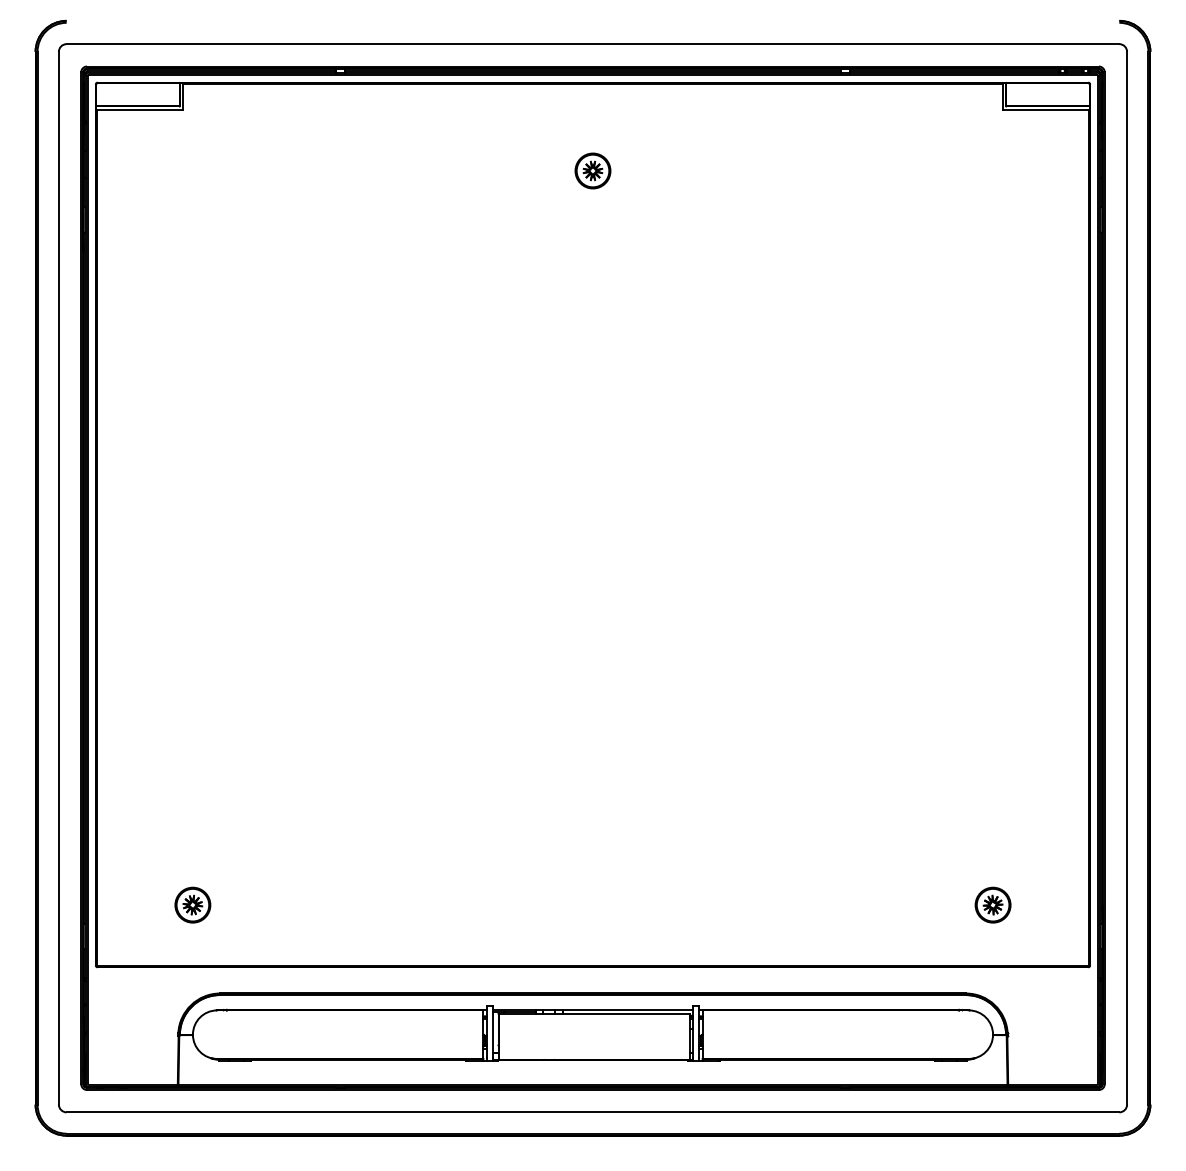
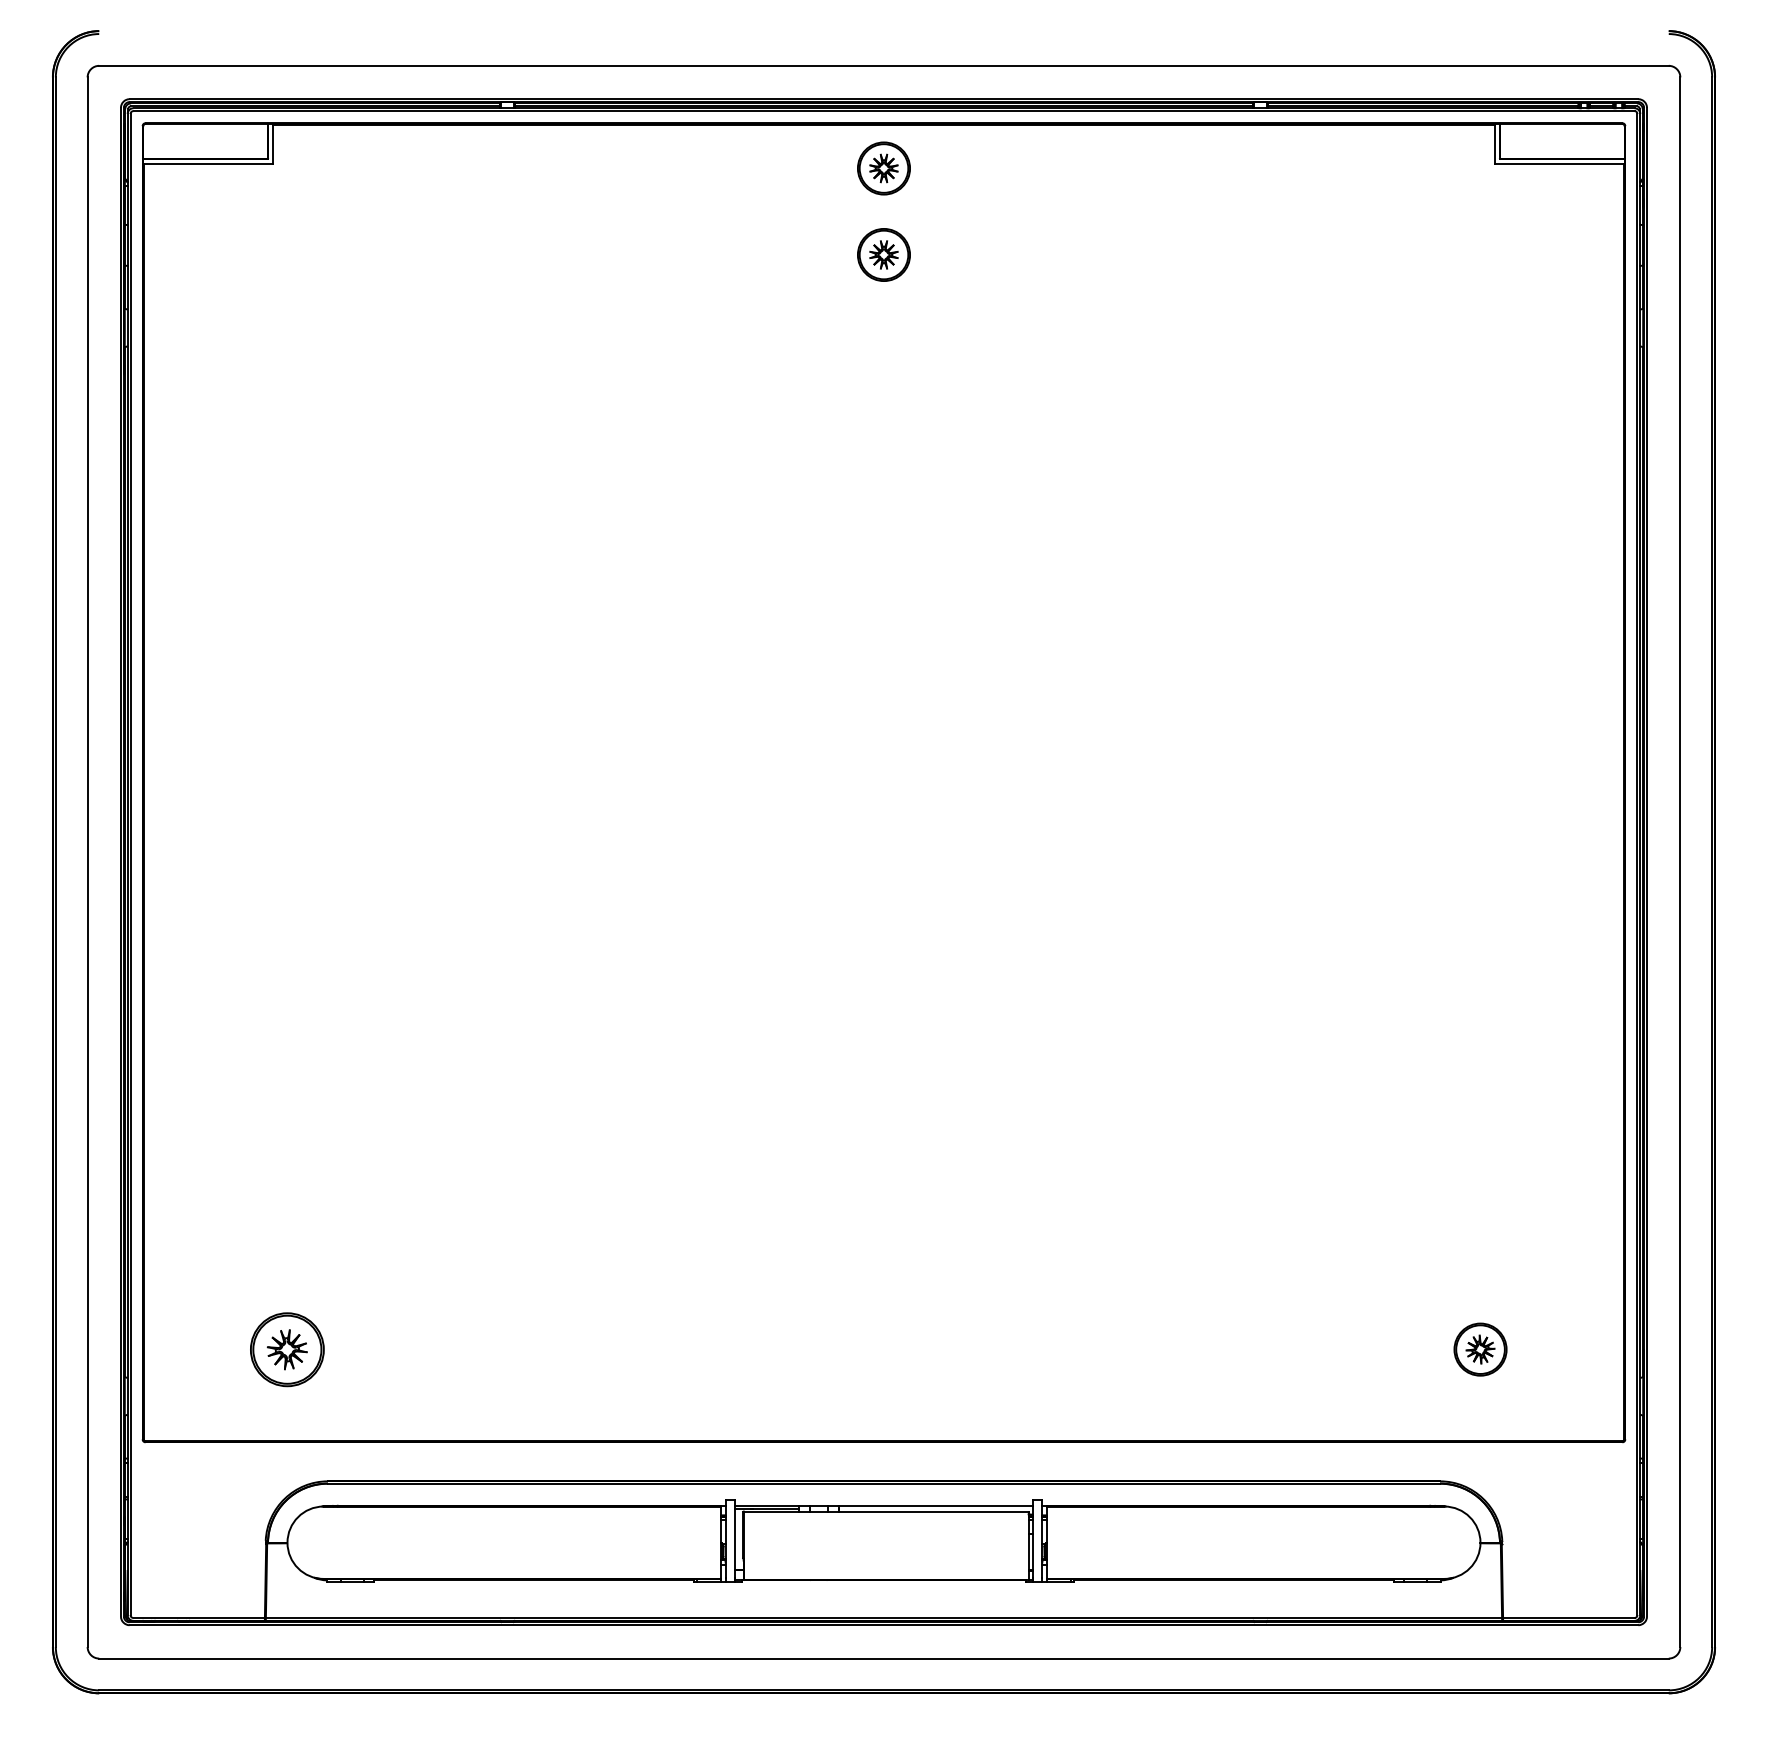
part: (592, 112) -> (883, 167), added
part: (192, 904) -> (286, 1348), size x1.4

